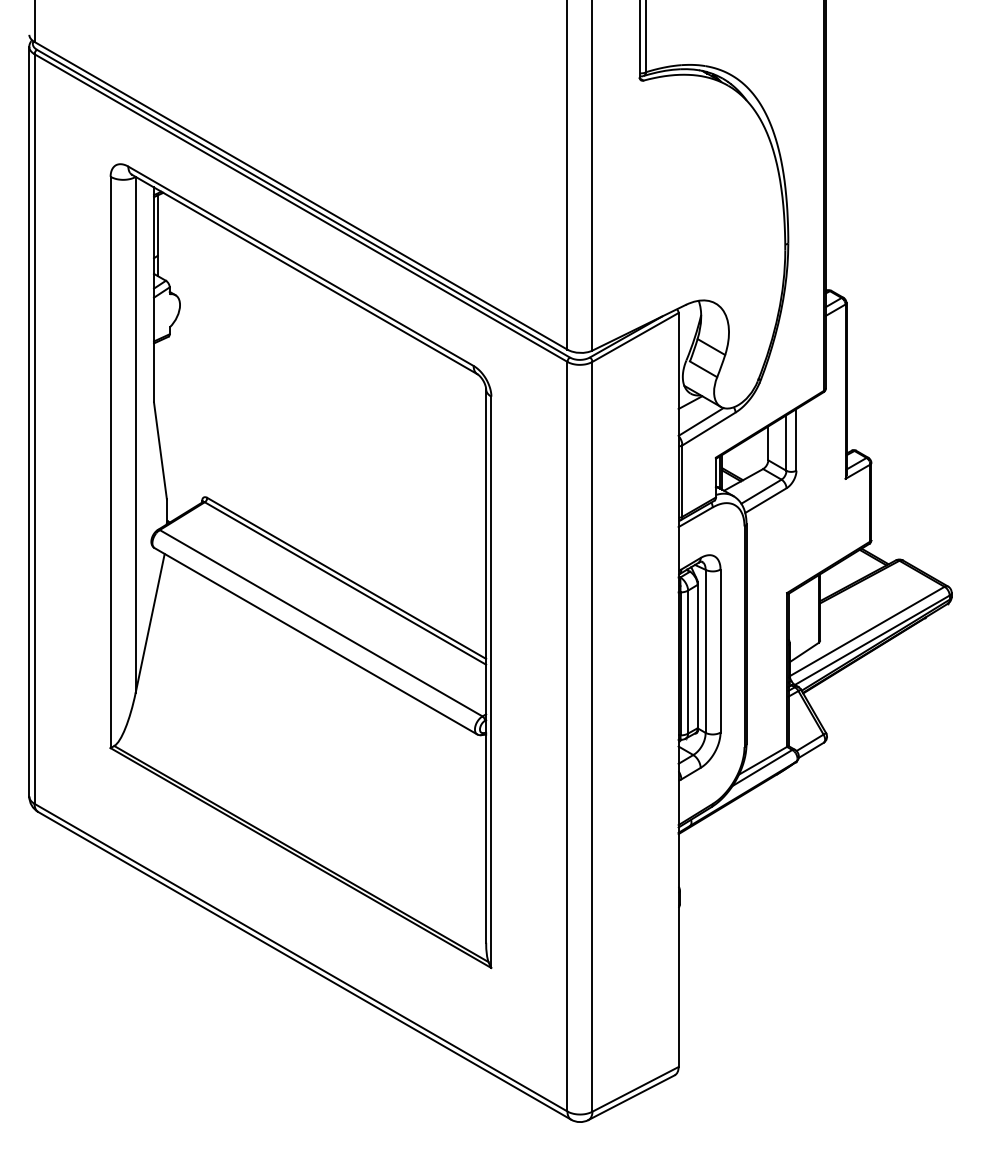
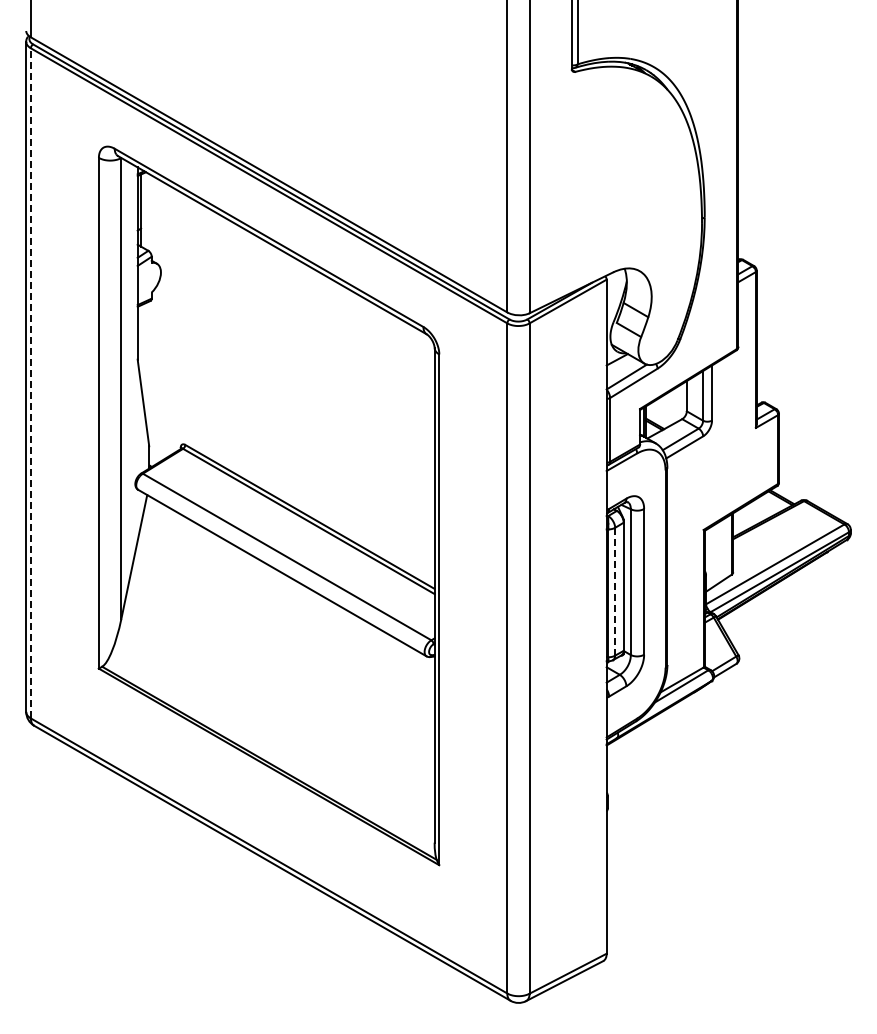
line: (34, 428) -> (30, 382), solid -> dashed
line: (688, 661) -> (615, 591), solid -> dashed

